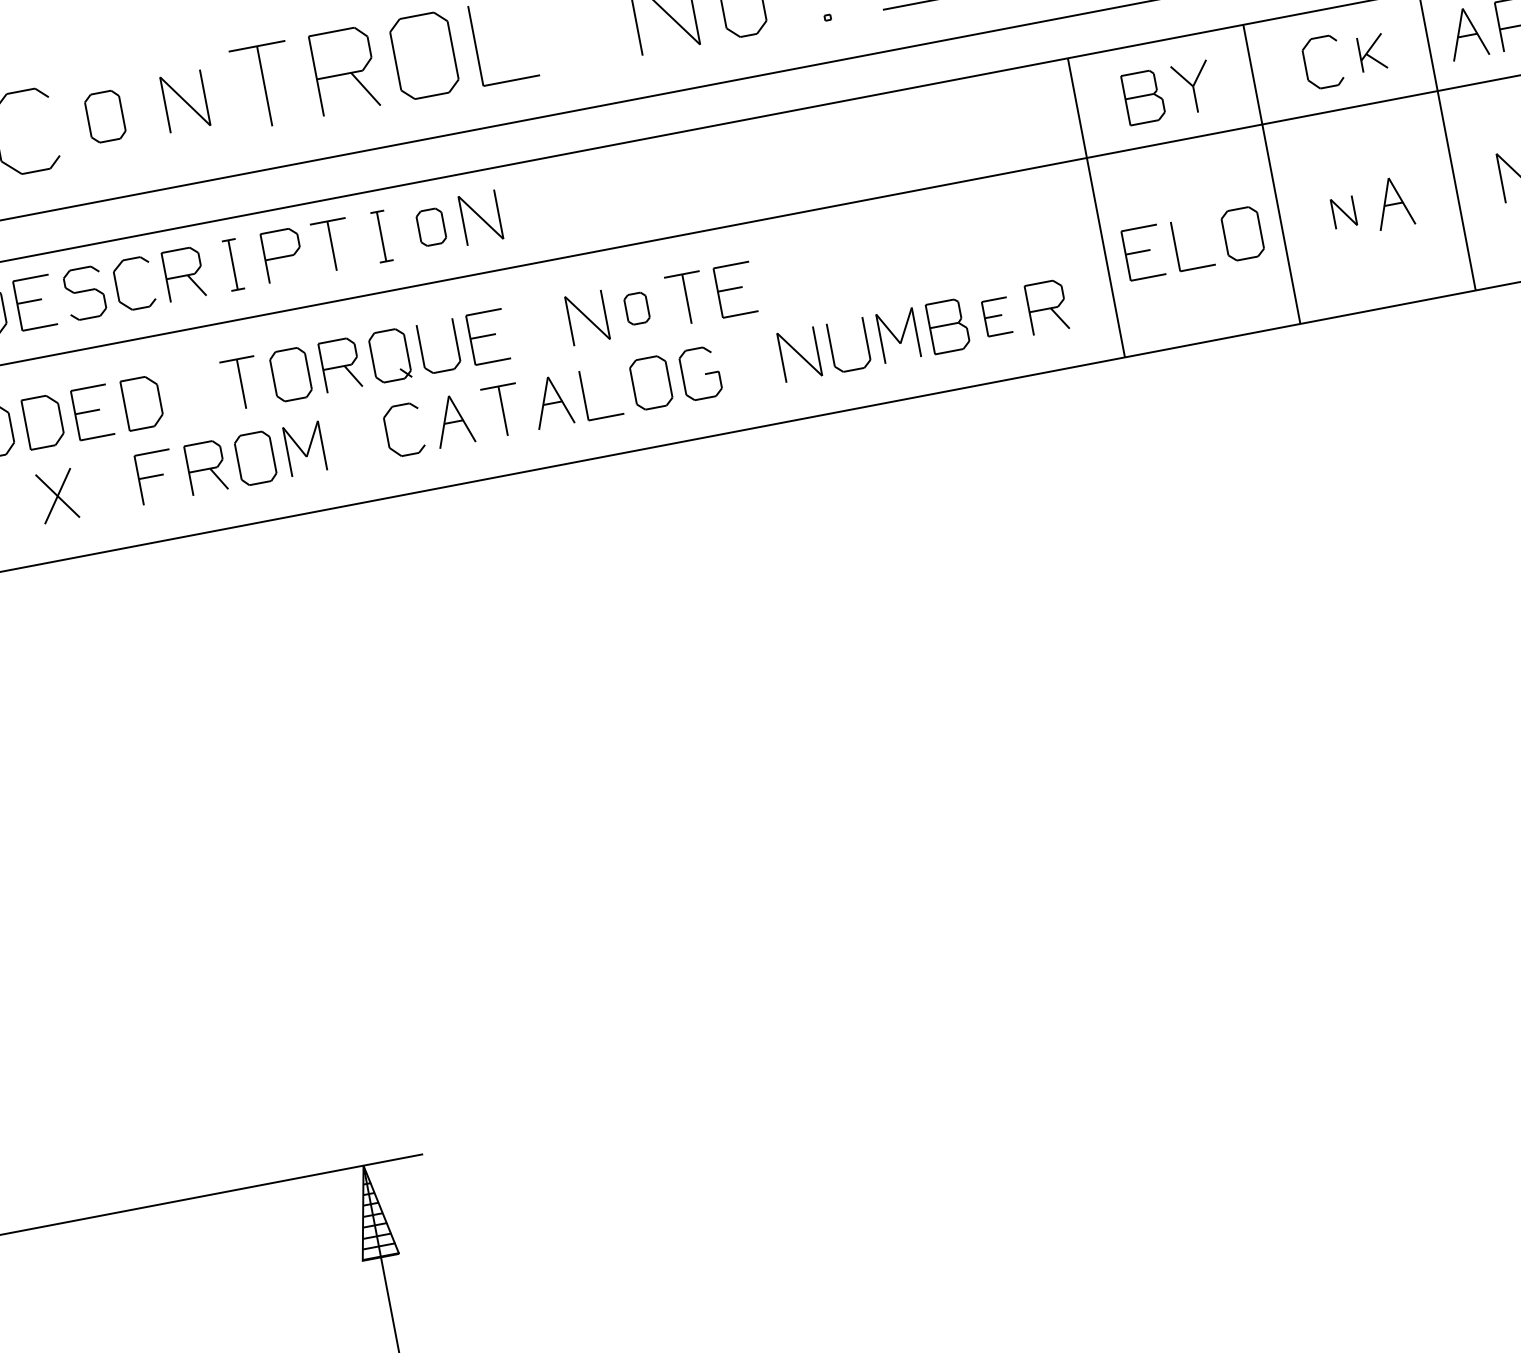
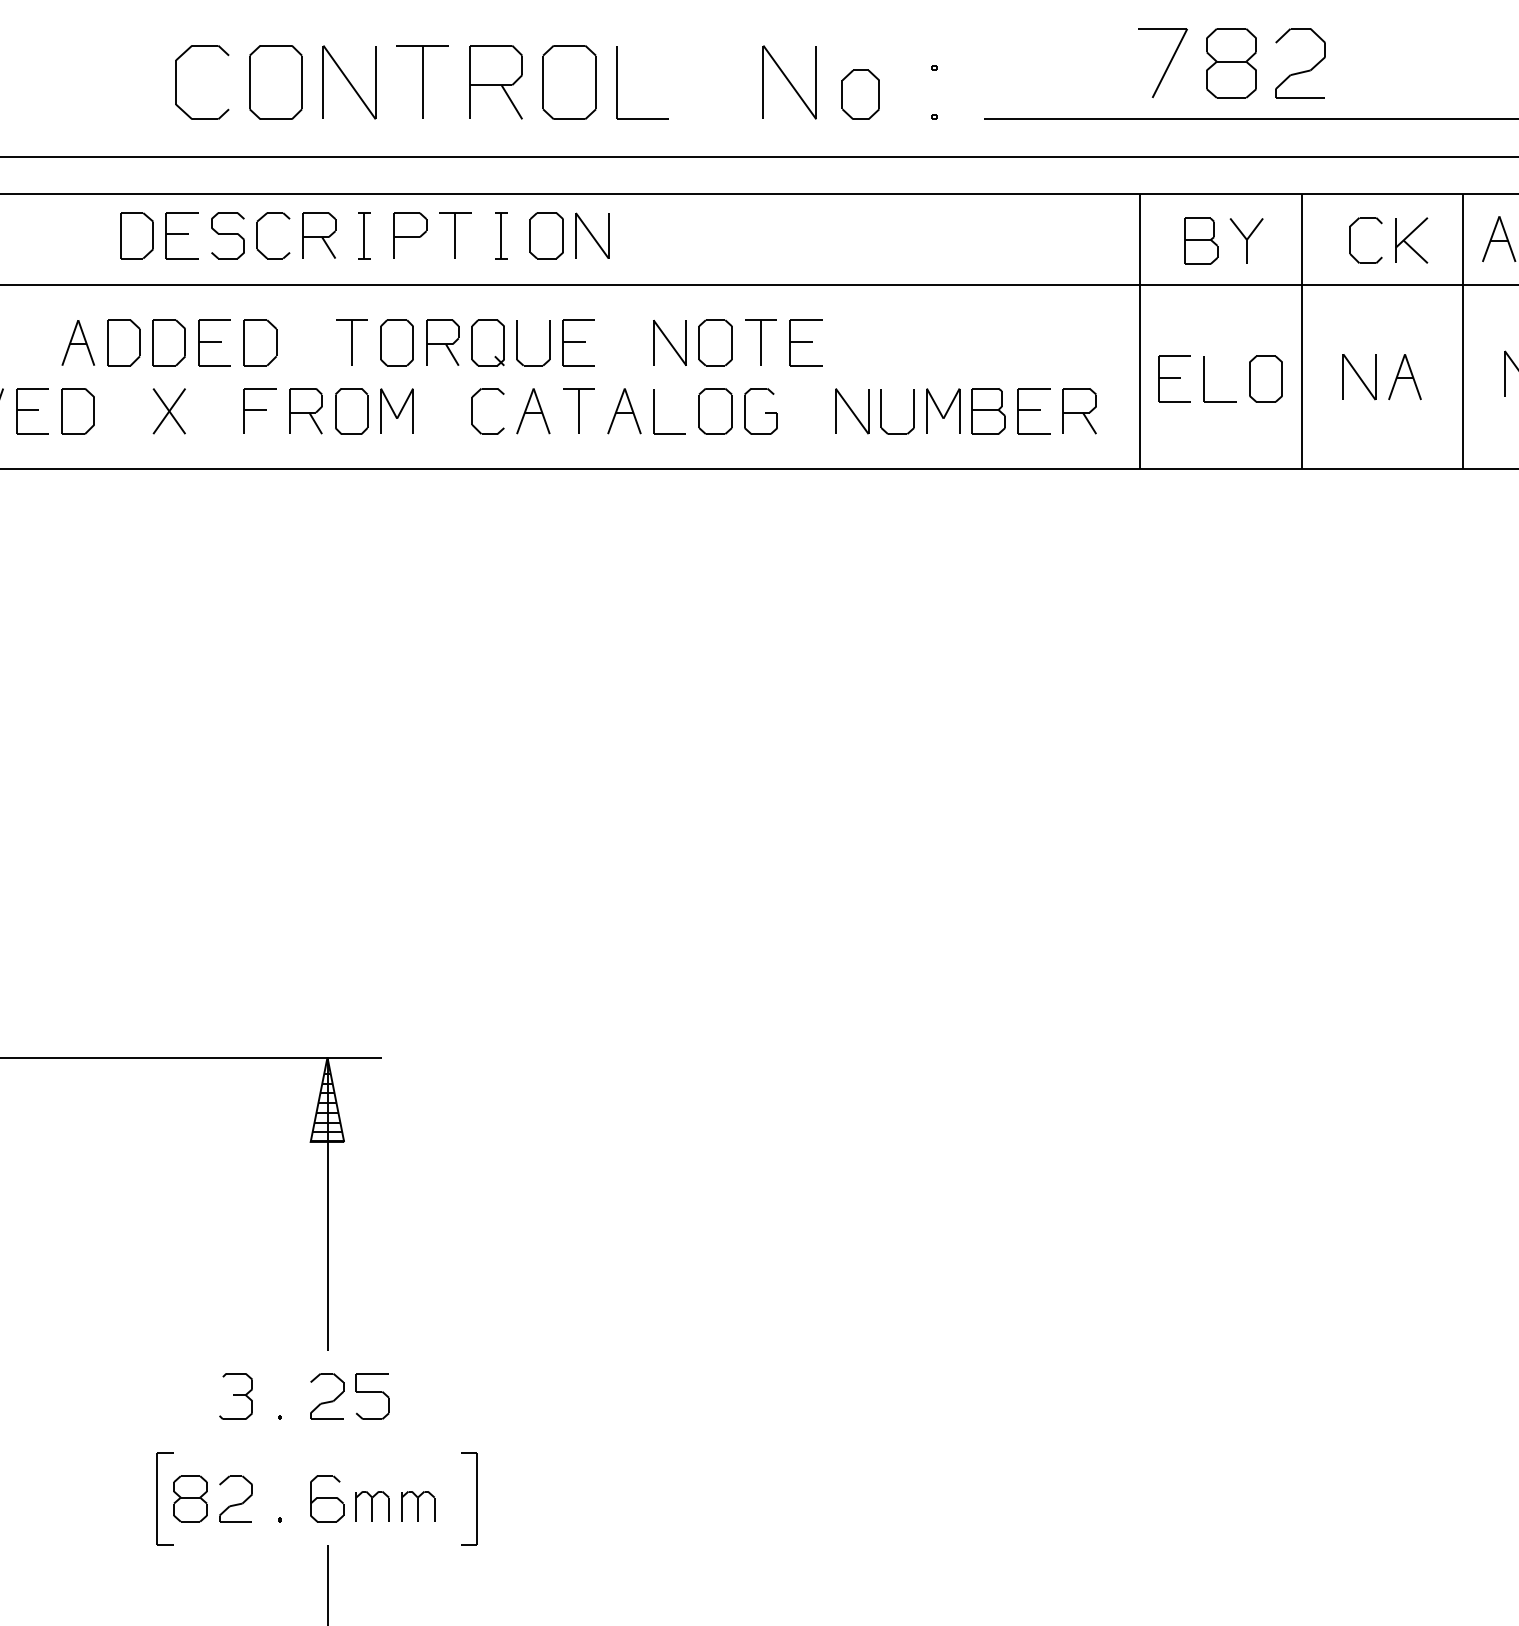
part: (1372, 53) -> (1411, 240), size x1.43
part: (185, 101) -> (349, 82), size x1.43
part: (104, 116) -> (275, 82), size x1.67
part: (1344, 212) -> (1359, 377), size x1.67
part: (431, 226) -> (546, 235), size x1.43
part: (636, 308) -> (715, 342), size x1.67
part: (996, 317) -> (1033, 411), size x1.43

